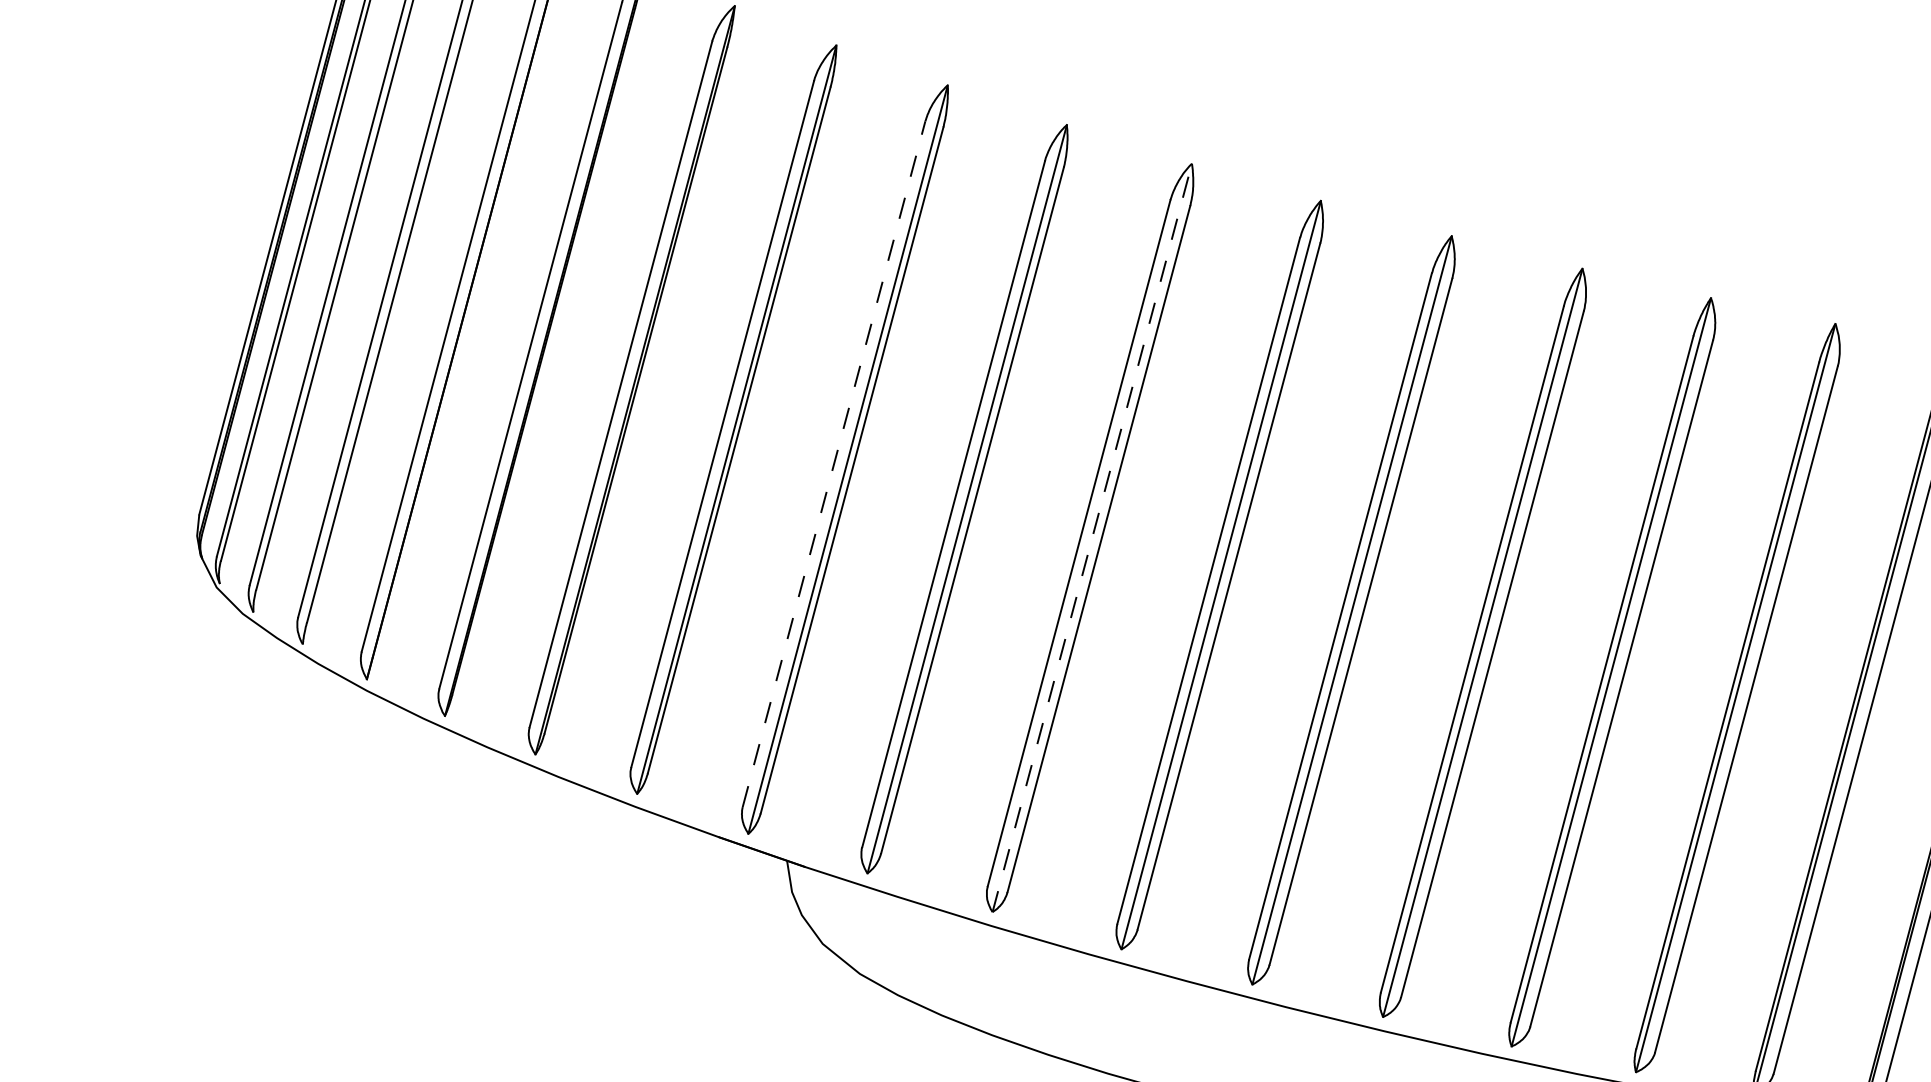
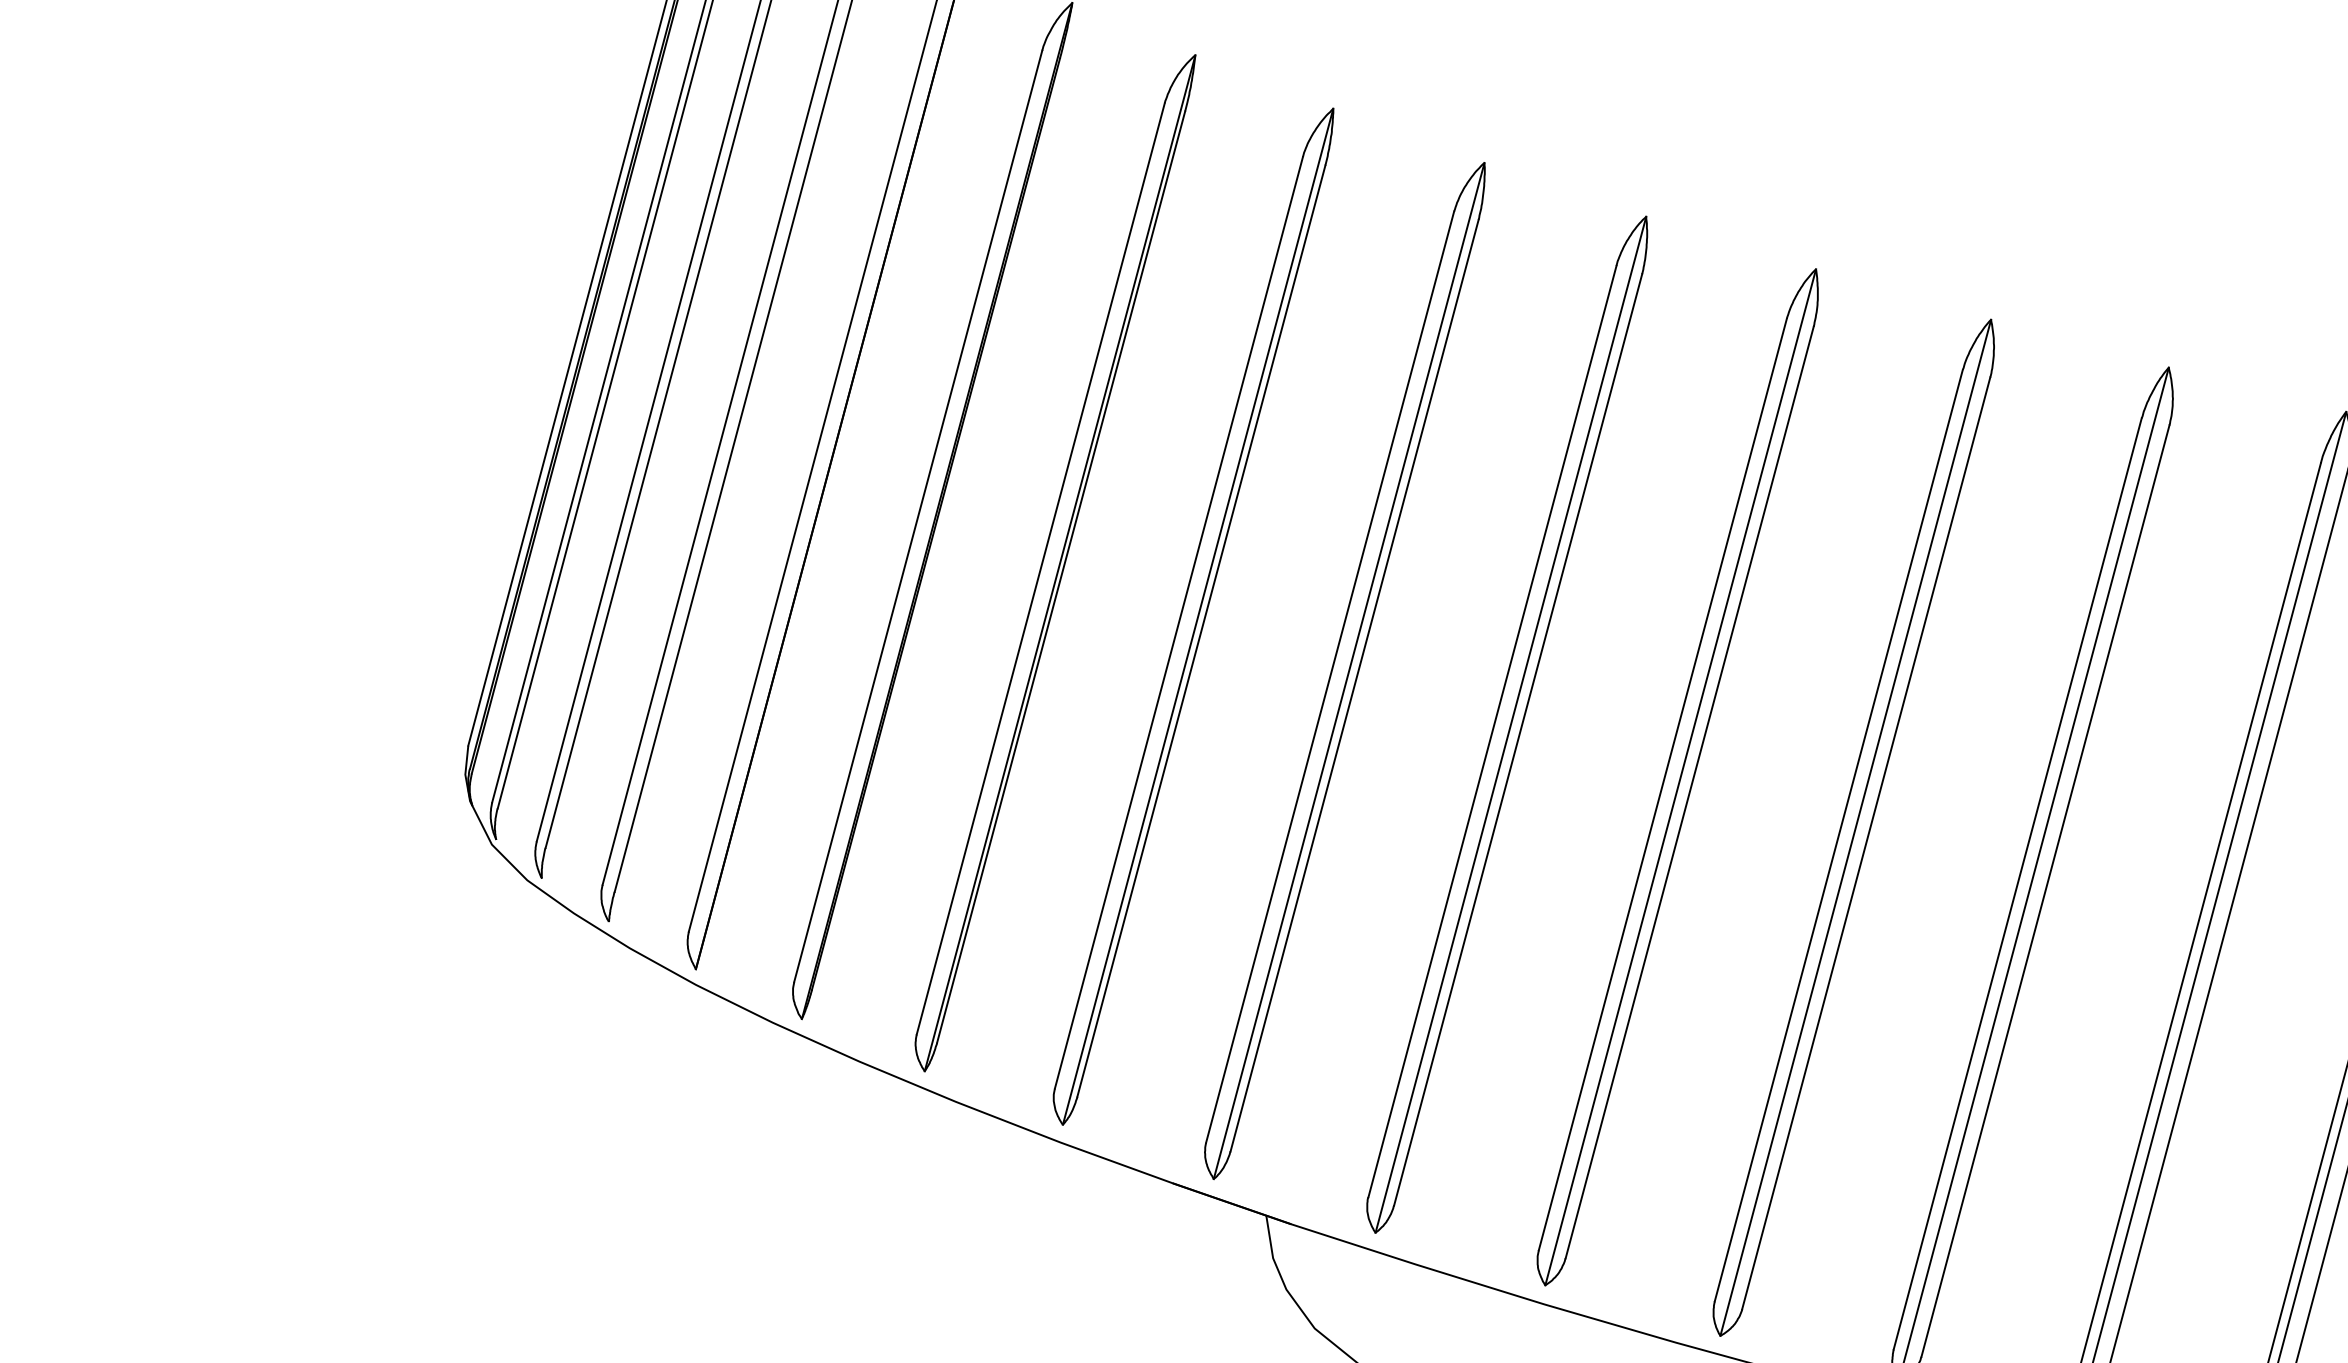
line: (834, 464) -> (1330, 677), dashed -> solid
line: (1092, 537) -> (1681, 776), dashed -> solid

